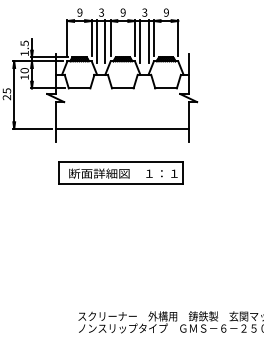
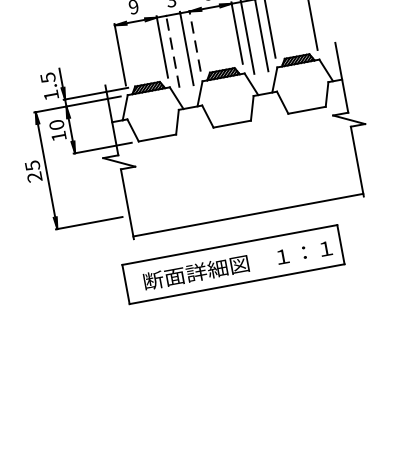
line: (110, 37) -> (194, 40), solid -> dashed
line: (97, 40) -> (173, 49), solid -> dashed
line: (121, 128) -> (246, 214), moved
part: (120, 172) -> (232, 263), moved

